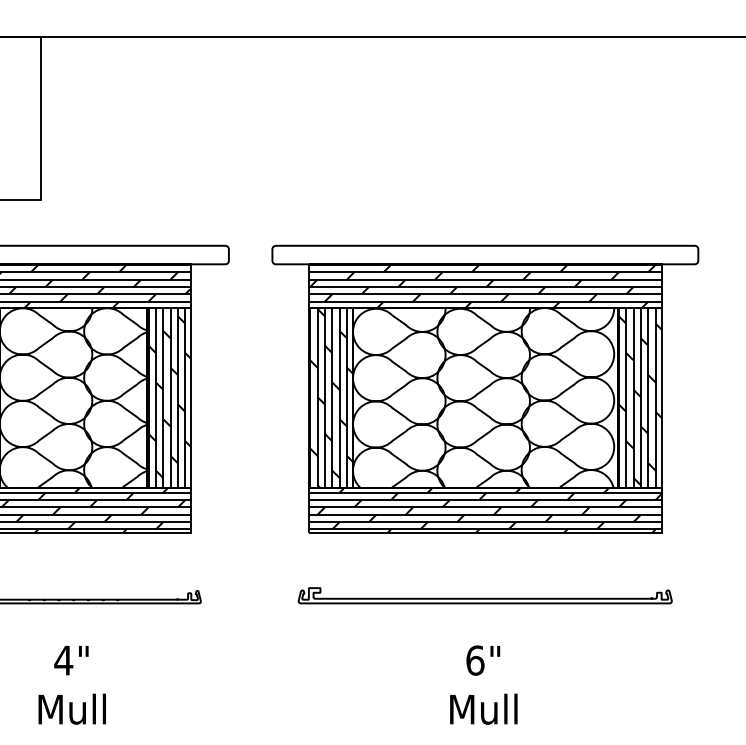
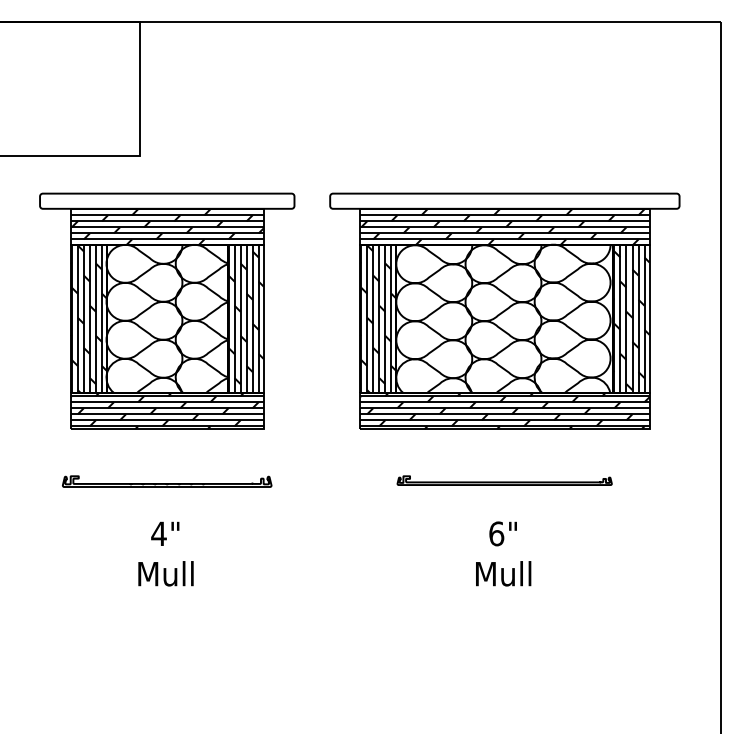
part: (484, 595) -> (504, 480), size x0.7

